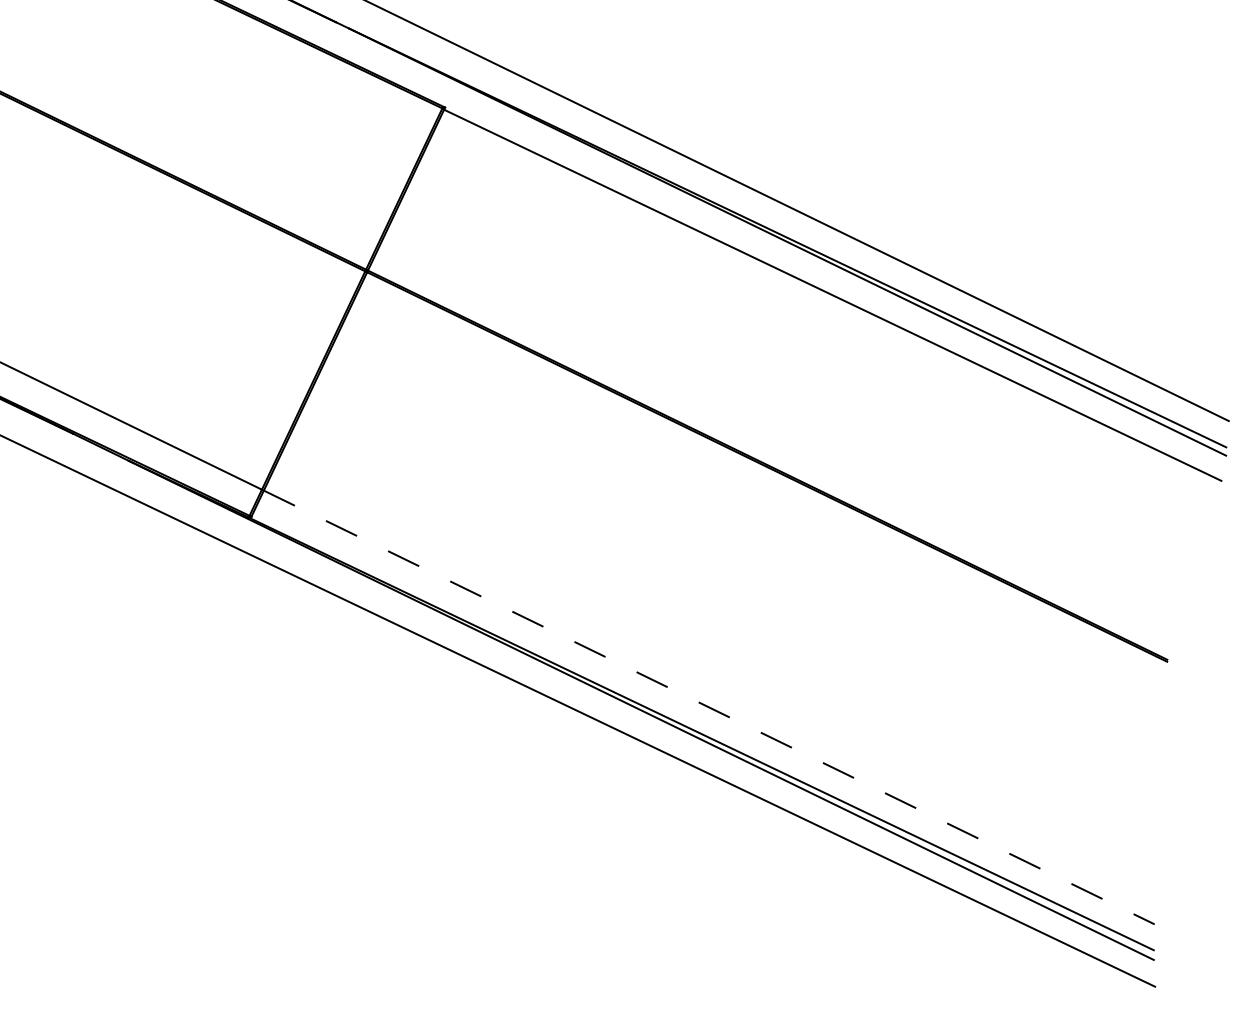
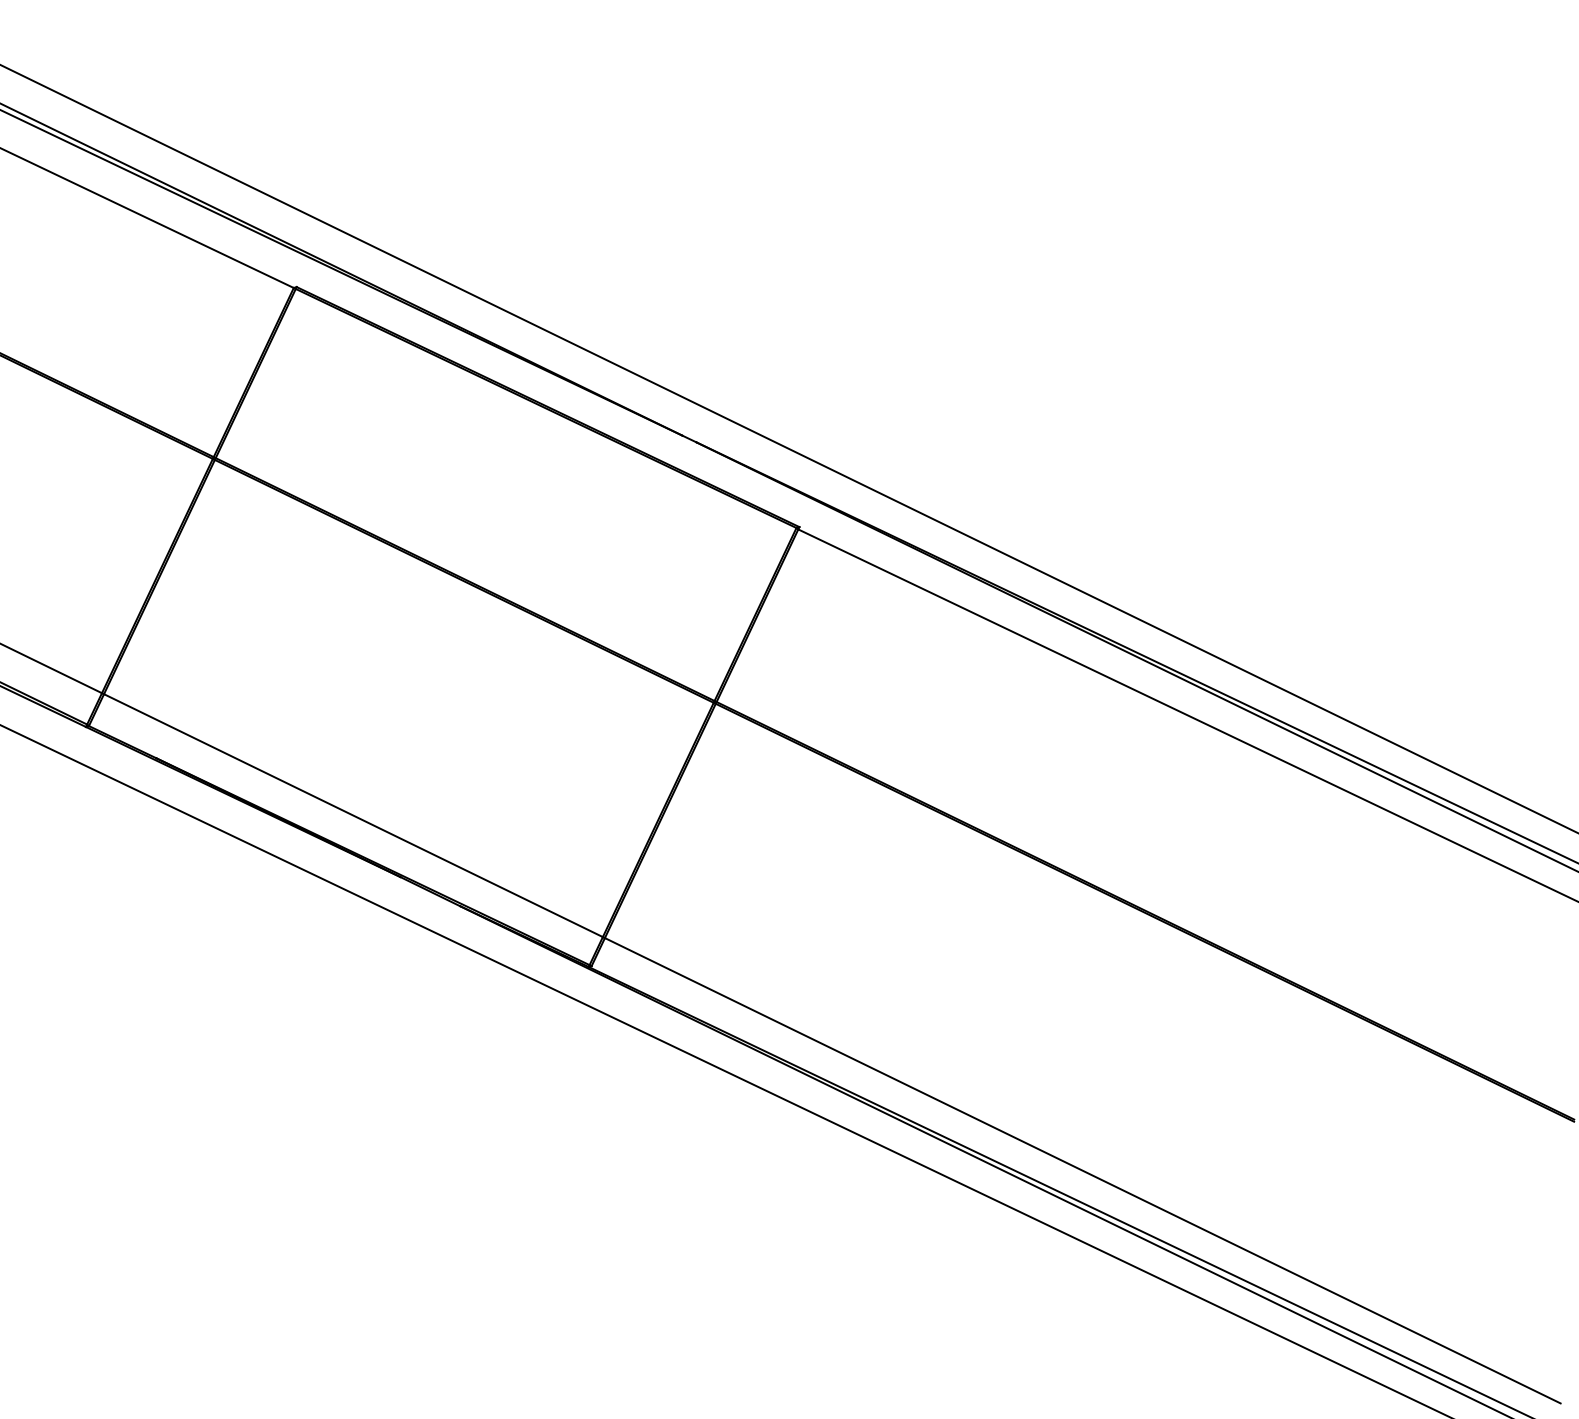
line: (709, 707) -> (1083, 1170), dashed -> solid

